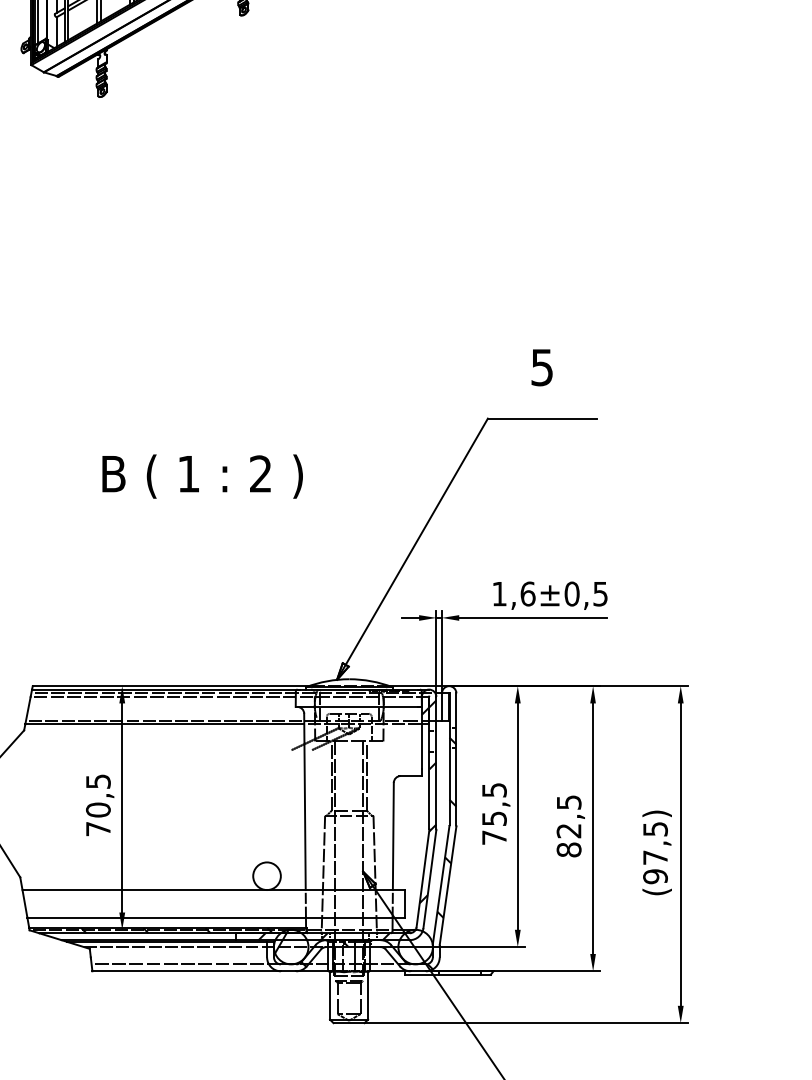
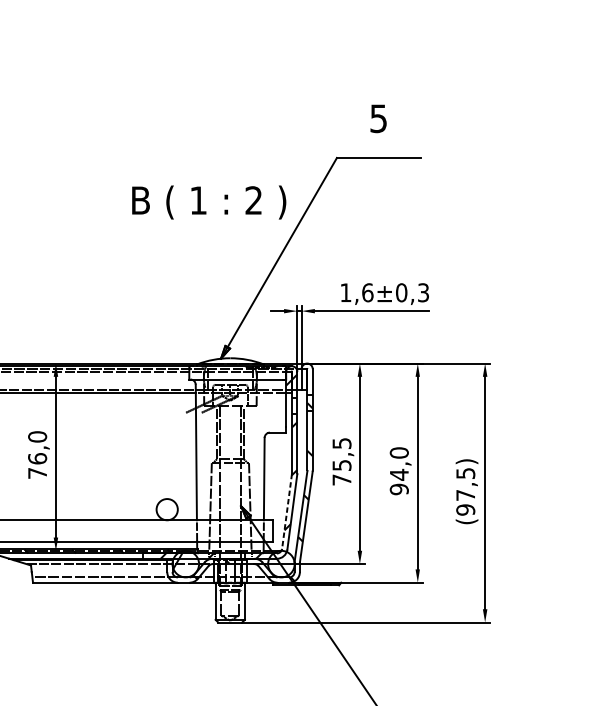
text: (202, 476) -> (209, 202), moved
text: (600, 593) -> (423, 292), ±0,5 -> ±0,3
text: (97, 795) -> (36, 447), 70,5 -> 76,0
text: (568, 826) -> (398, 471), 82,5 -> 94,0
line: (422, 878) -> (286, 511), solid -> dashed

